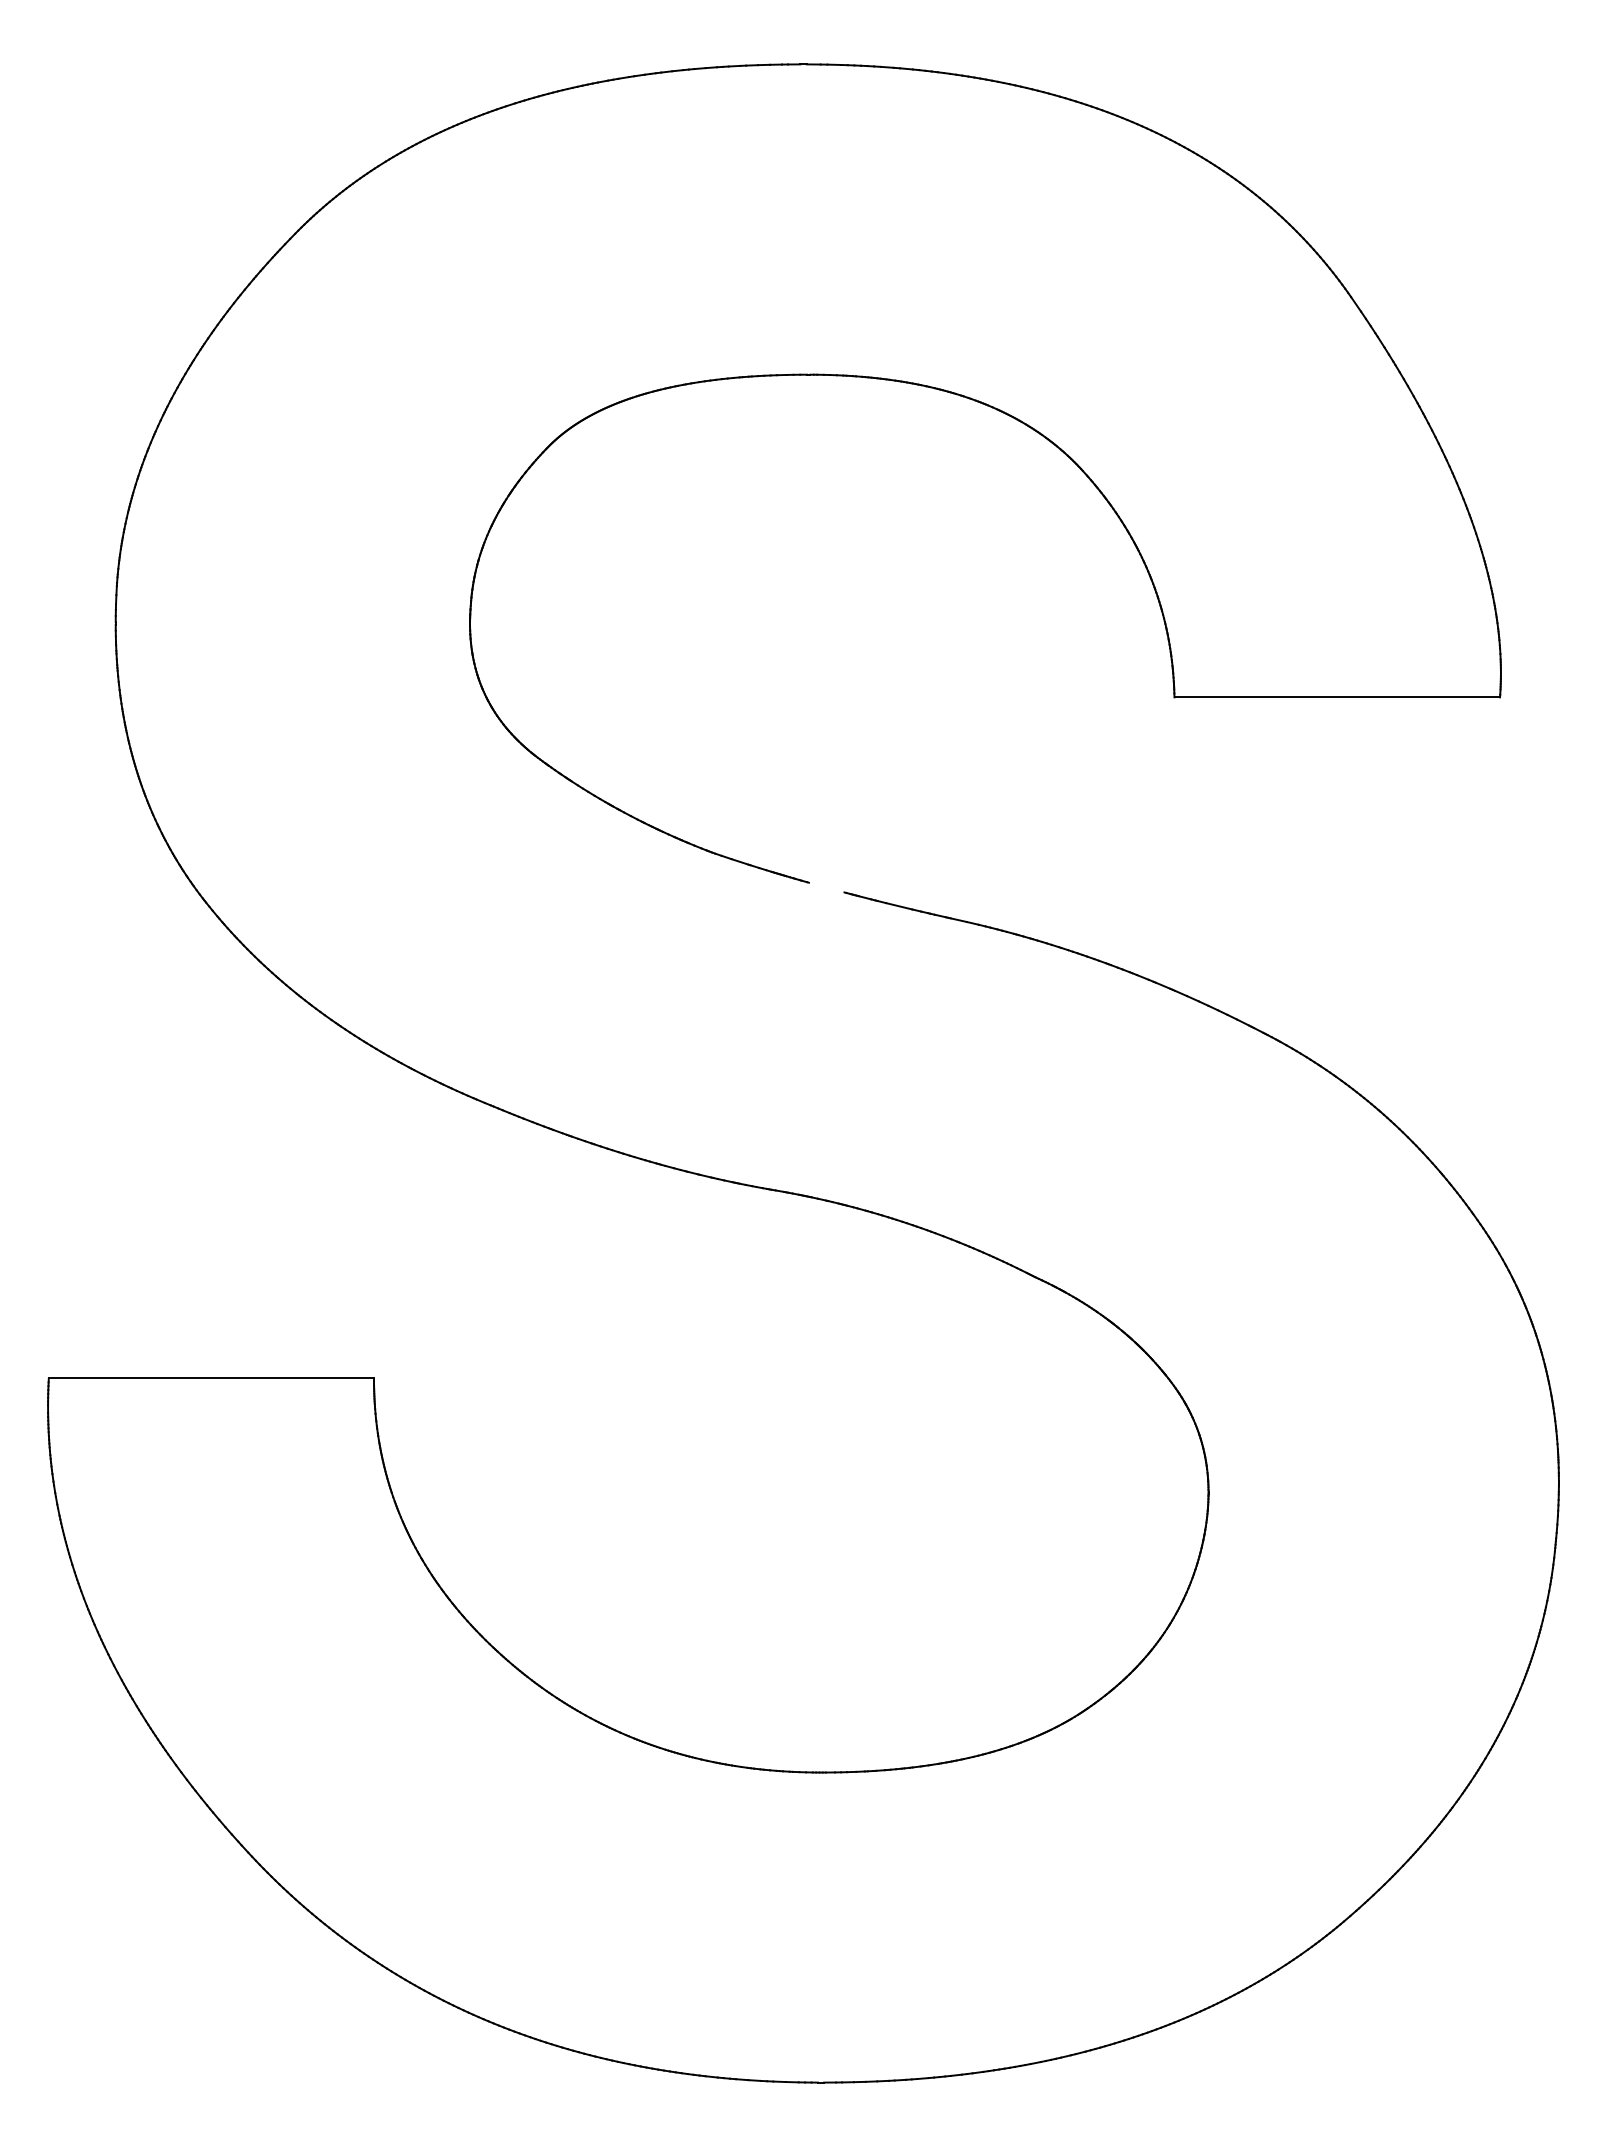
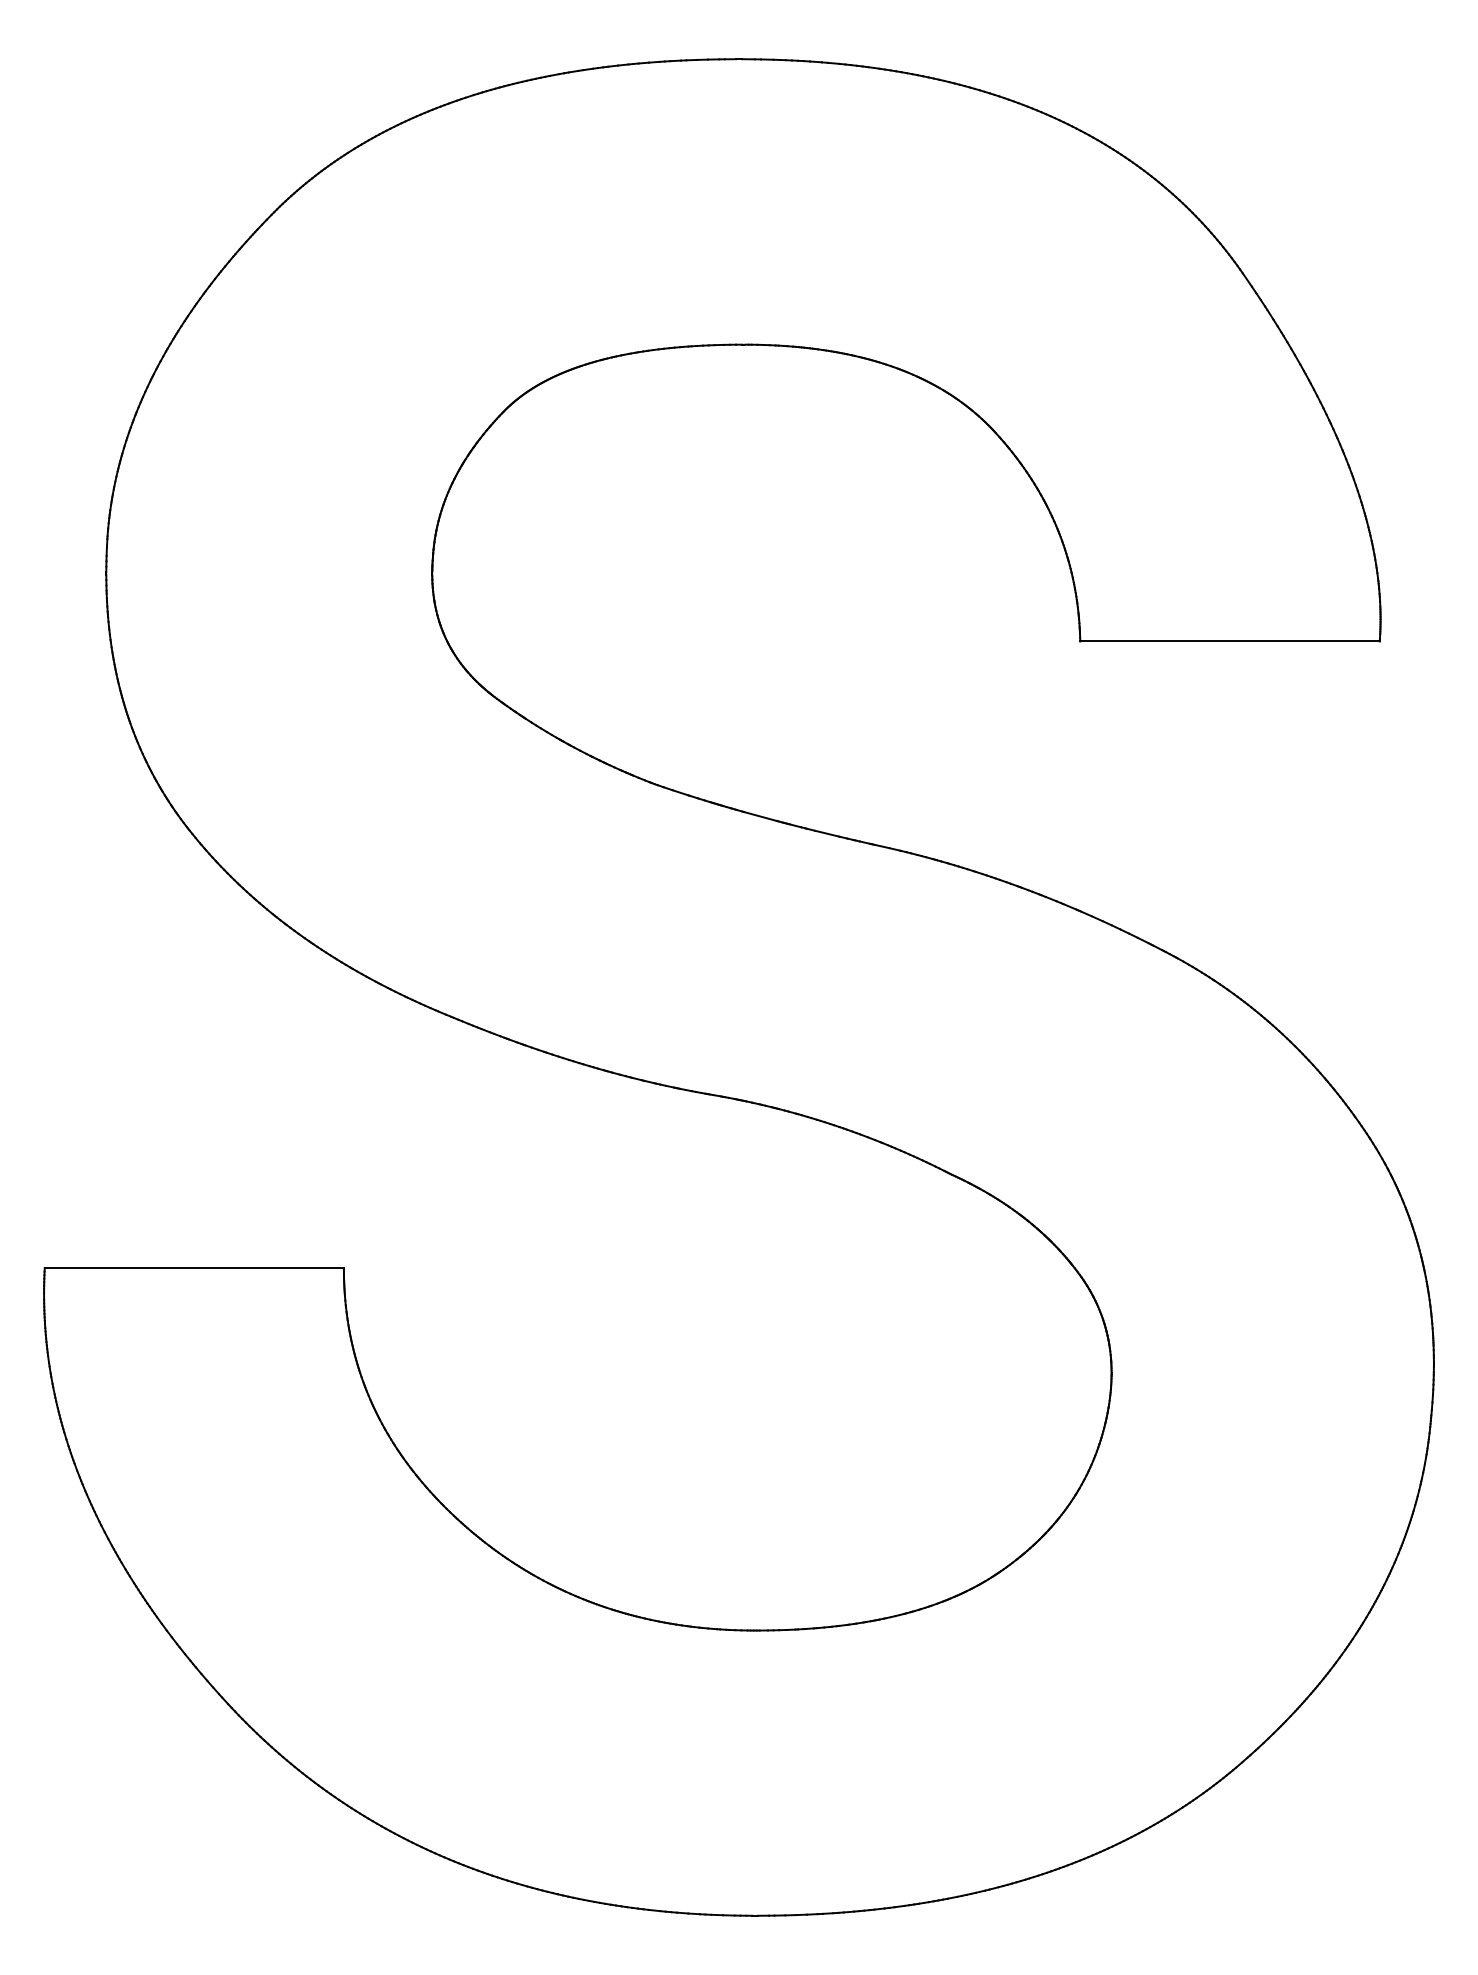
line: (826, 887) -> (760, 816), added

